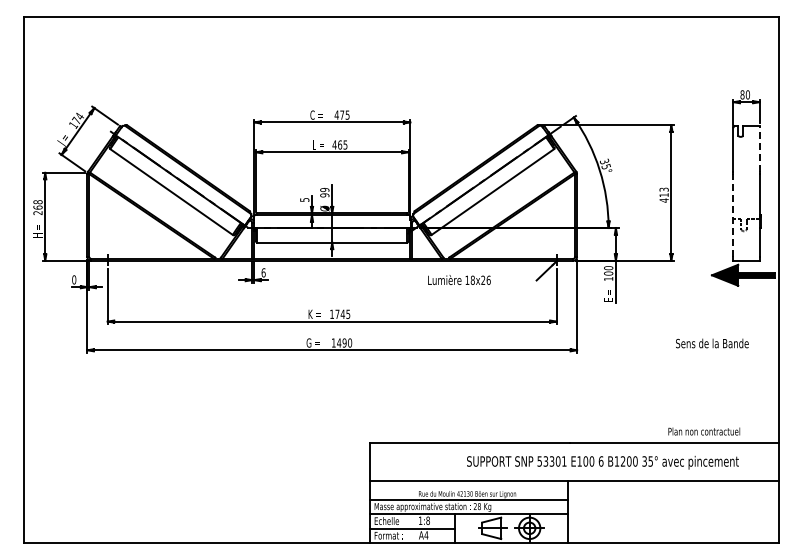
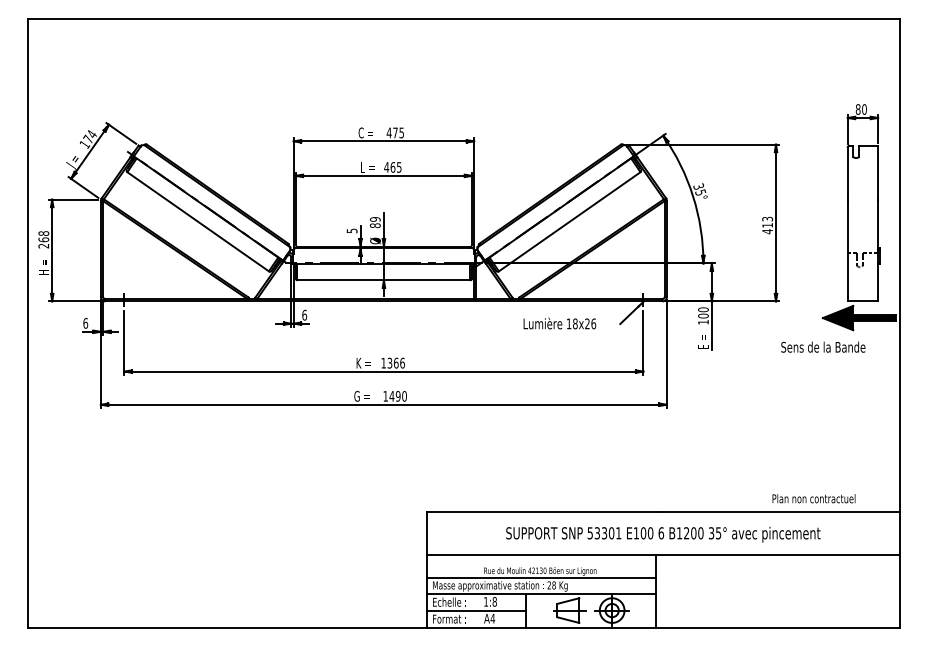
line: (759, 148) -> (877, 171), dashed -> solid
text: (324, 195) -> (374, 225), 99 -> 89
line: (733, 215) -> (847, 248), dashed -> solid
text: (74, 279) -> (85, 322), 0 -> 6
text: (459, 279) -> (559, 322), moved
text: (342, 313) -> (395, 362), 1745 -> 1366
text: (712, 343) -> (823, 347), moved
text: (602, 462) -> (662, 534), moved

